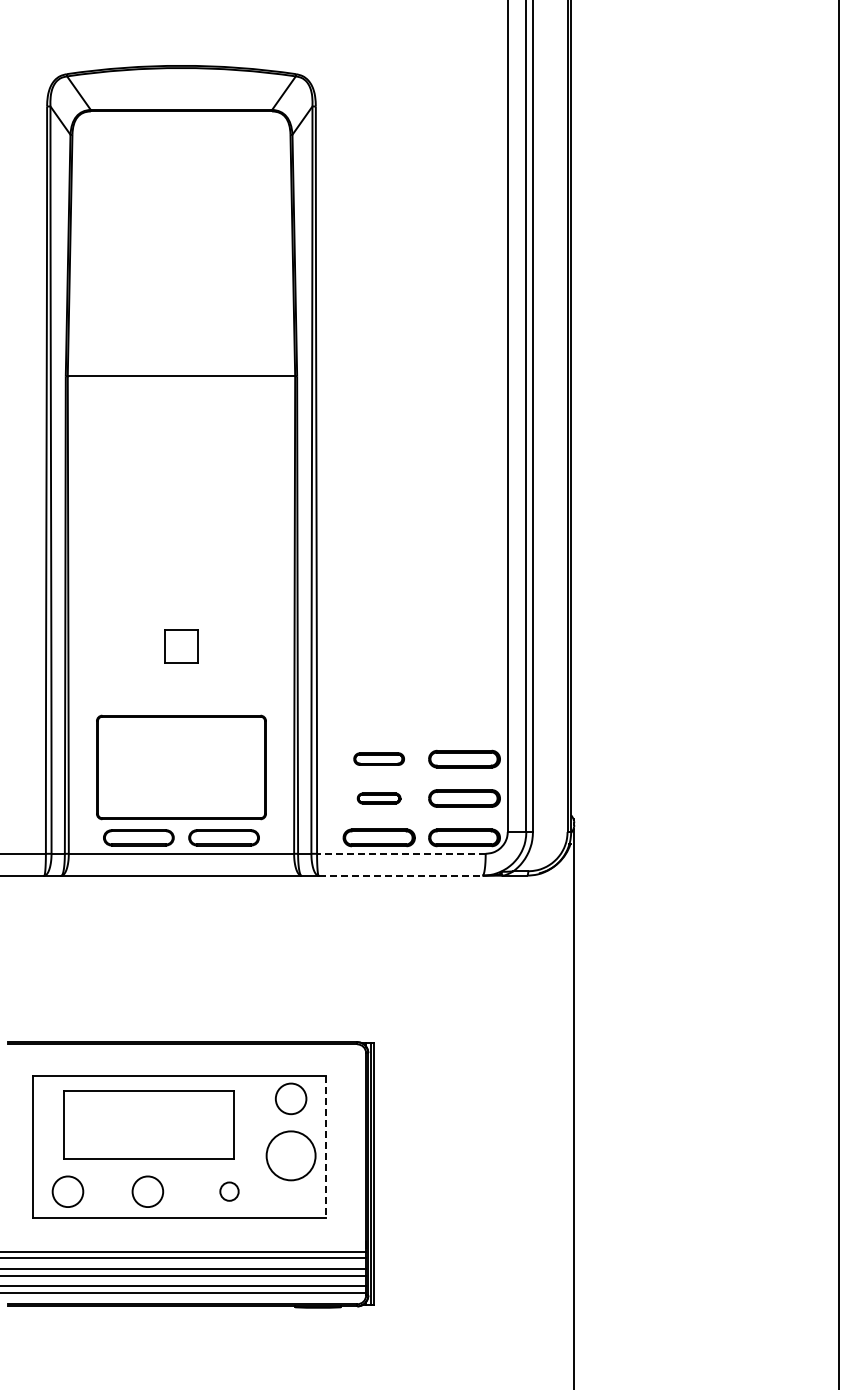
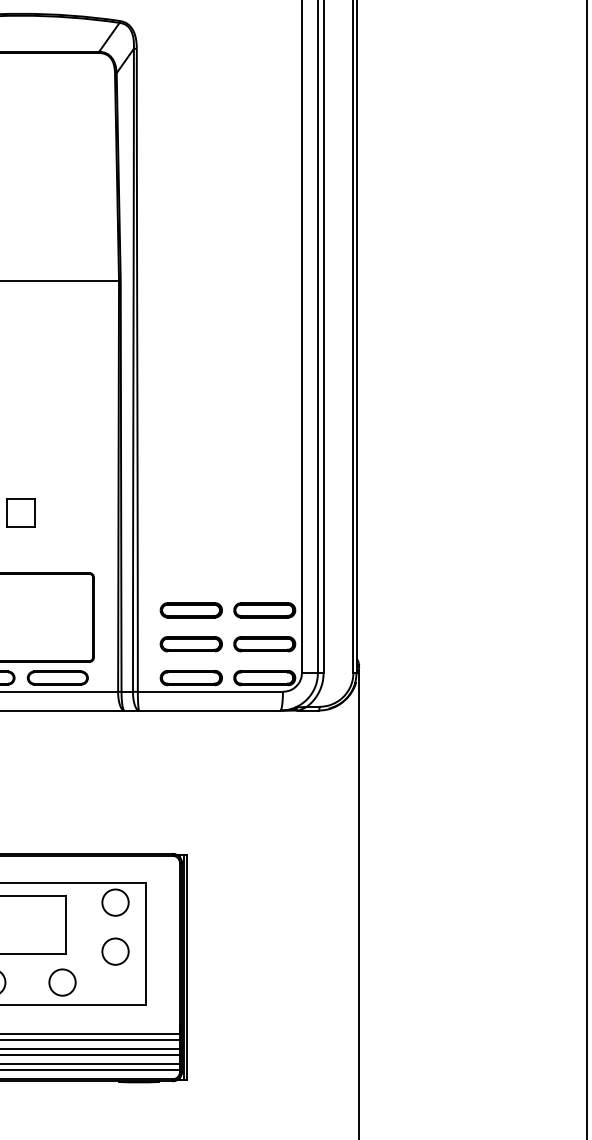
part: (378, 758) -> (190, 609), size x1.43
part: (378, 798) -> (190, 644), size x1.67
line: (400, 853) -> (209, 691), dashed -> solid
line: (400, 875) -> (209, 710), dashed -> solid
line: (326, 1147) -> (145, 944), dashed -> solid
circle: (290, 1155) -> (115, 951), size x0.62
circle: (229, 1191) -> (62, 982), size x1.67

